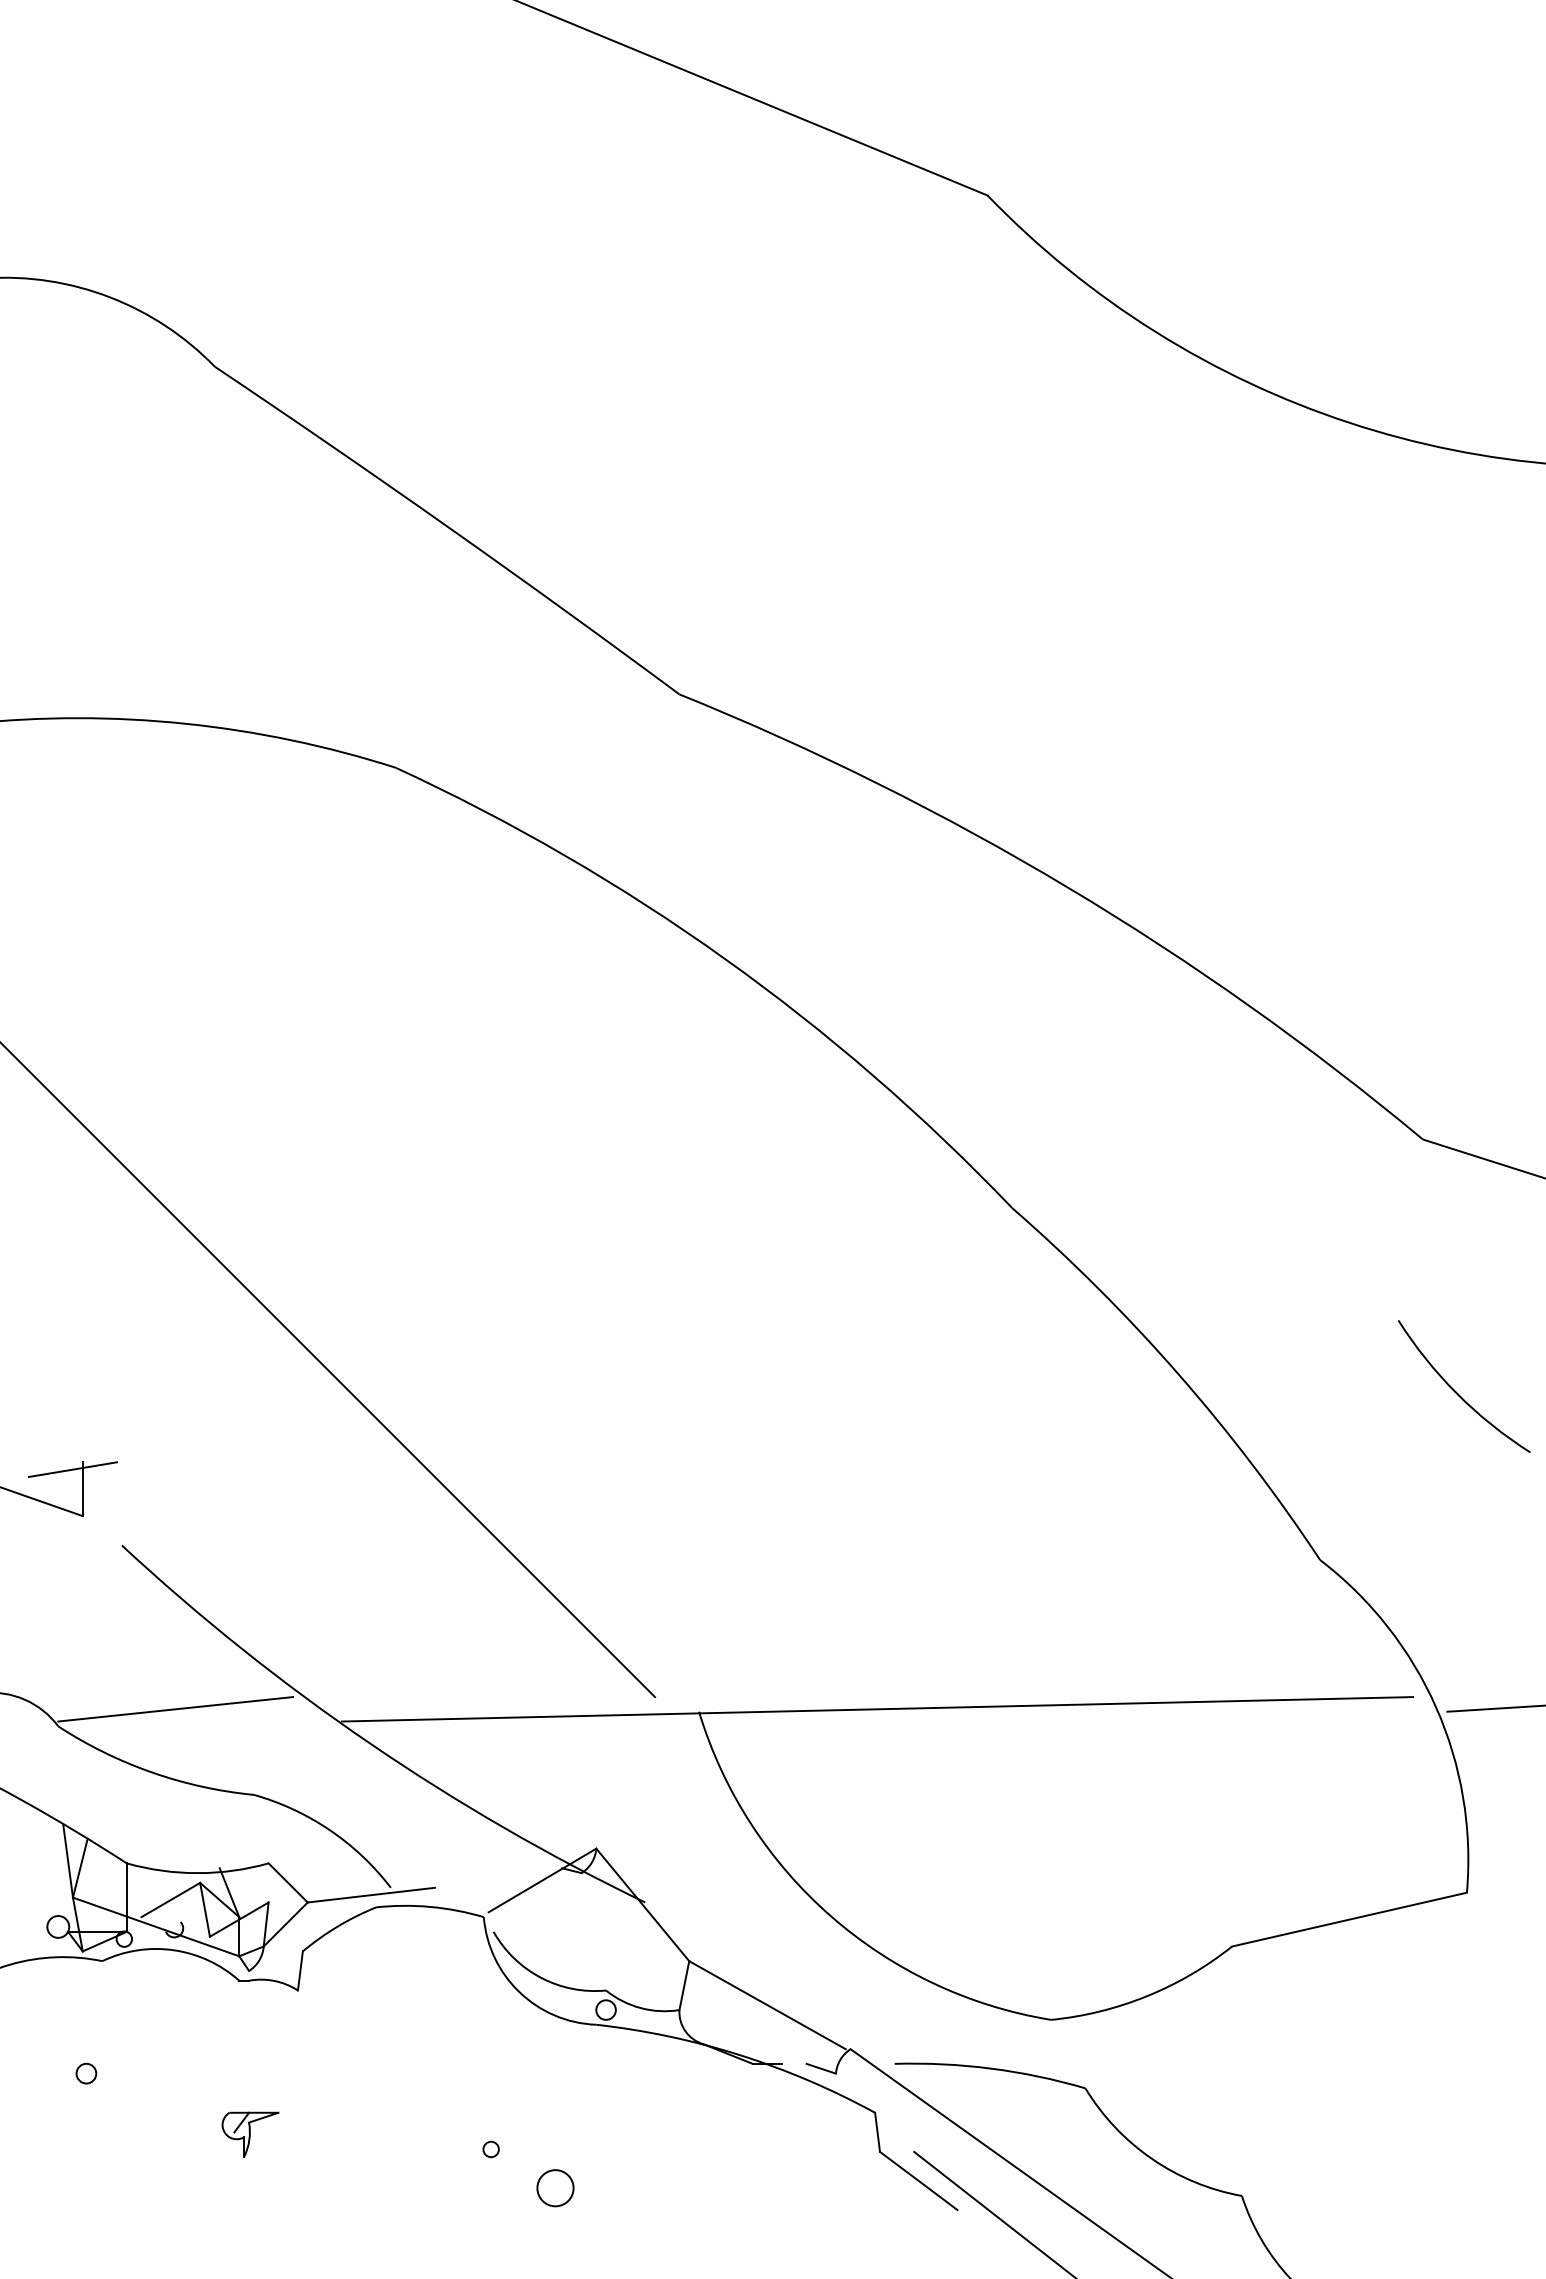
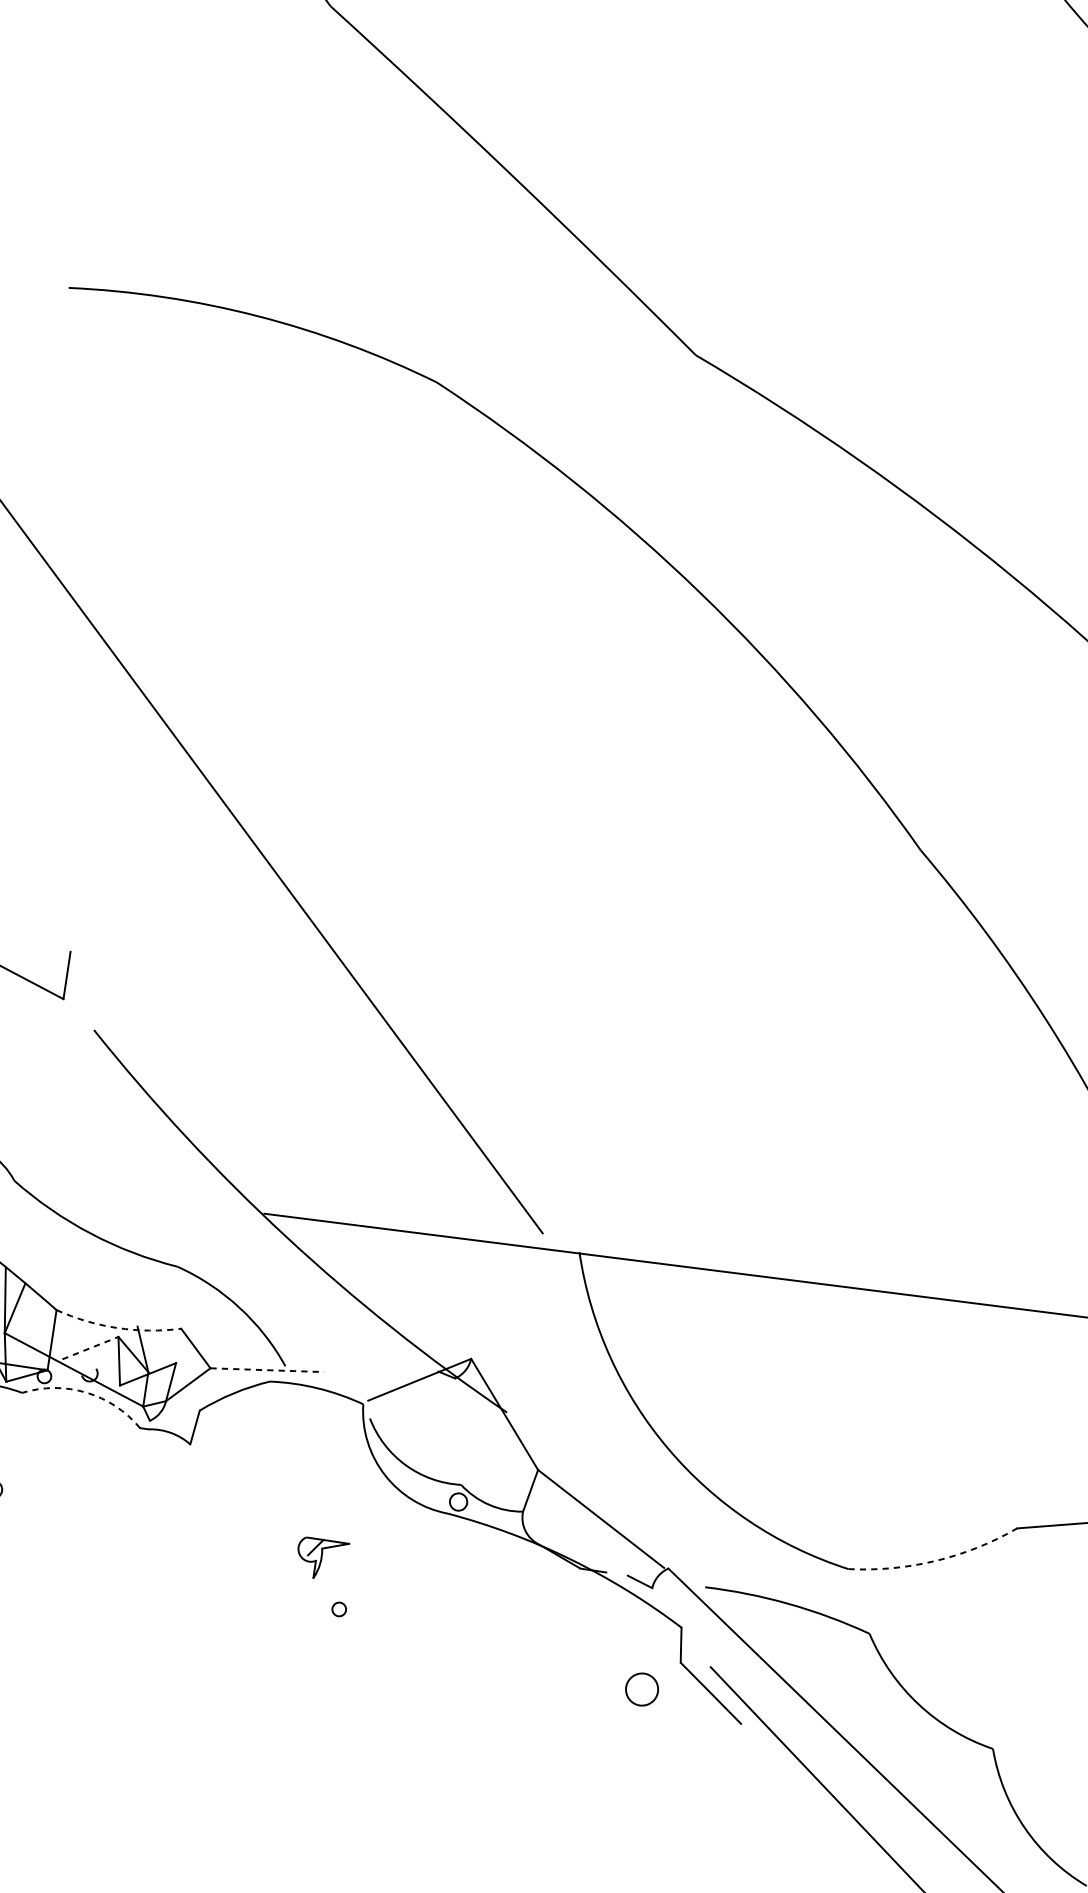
line: (72, 1469) -> (60, 956), removed
line: (175, 1709) -> (119, 1181), removed
arc: (197, 1873) -> (117, 1328), solid -> dashed
line: (371, 1895) -> (267, 1370), solid -> dashed
line: (170, 1900) -> (90, 1348), solid -> dashed
arc: (173, 1950) -> (86, 1392), solid -> dashed
arc: (1146, 1996) -> (935, 1561), solid -> dashed
part: (250, 2134) -> (321, 1559), moved
circle: (555, 2188) -> (642, 1689), moved

